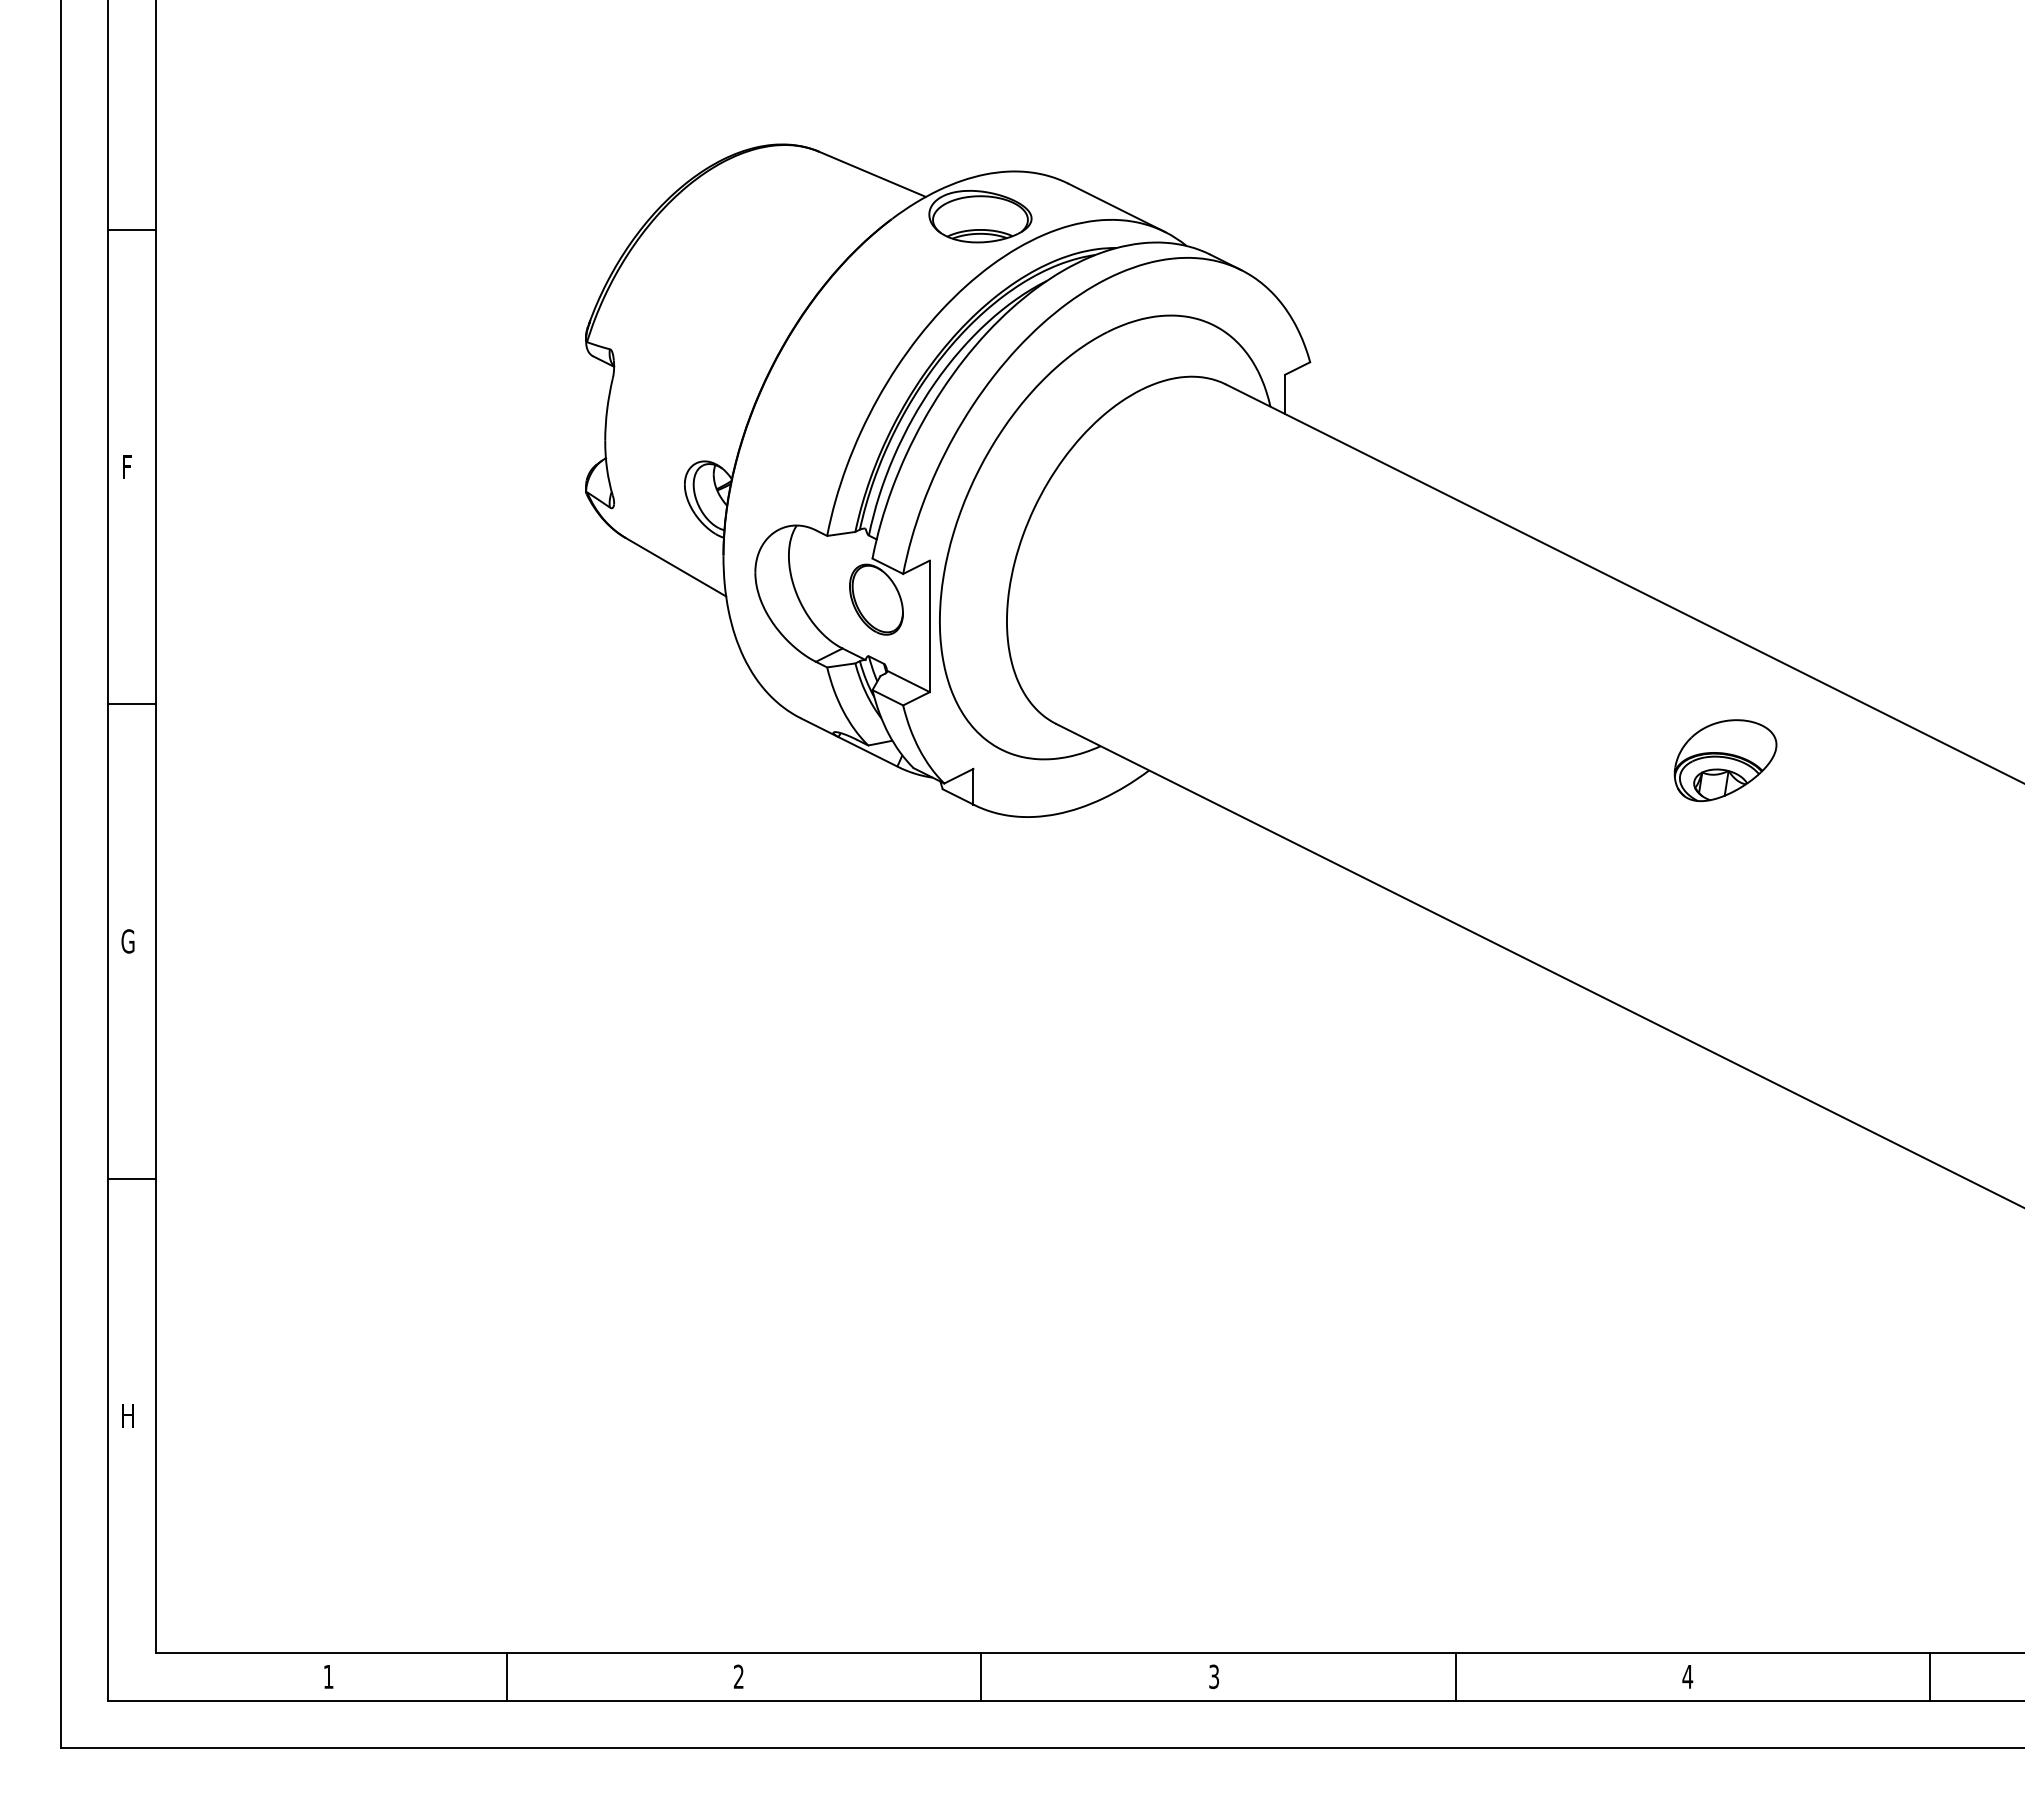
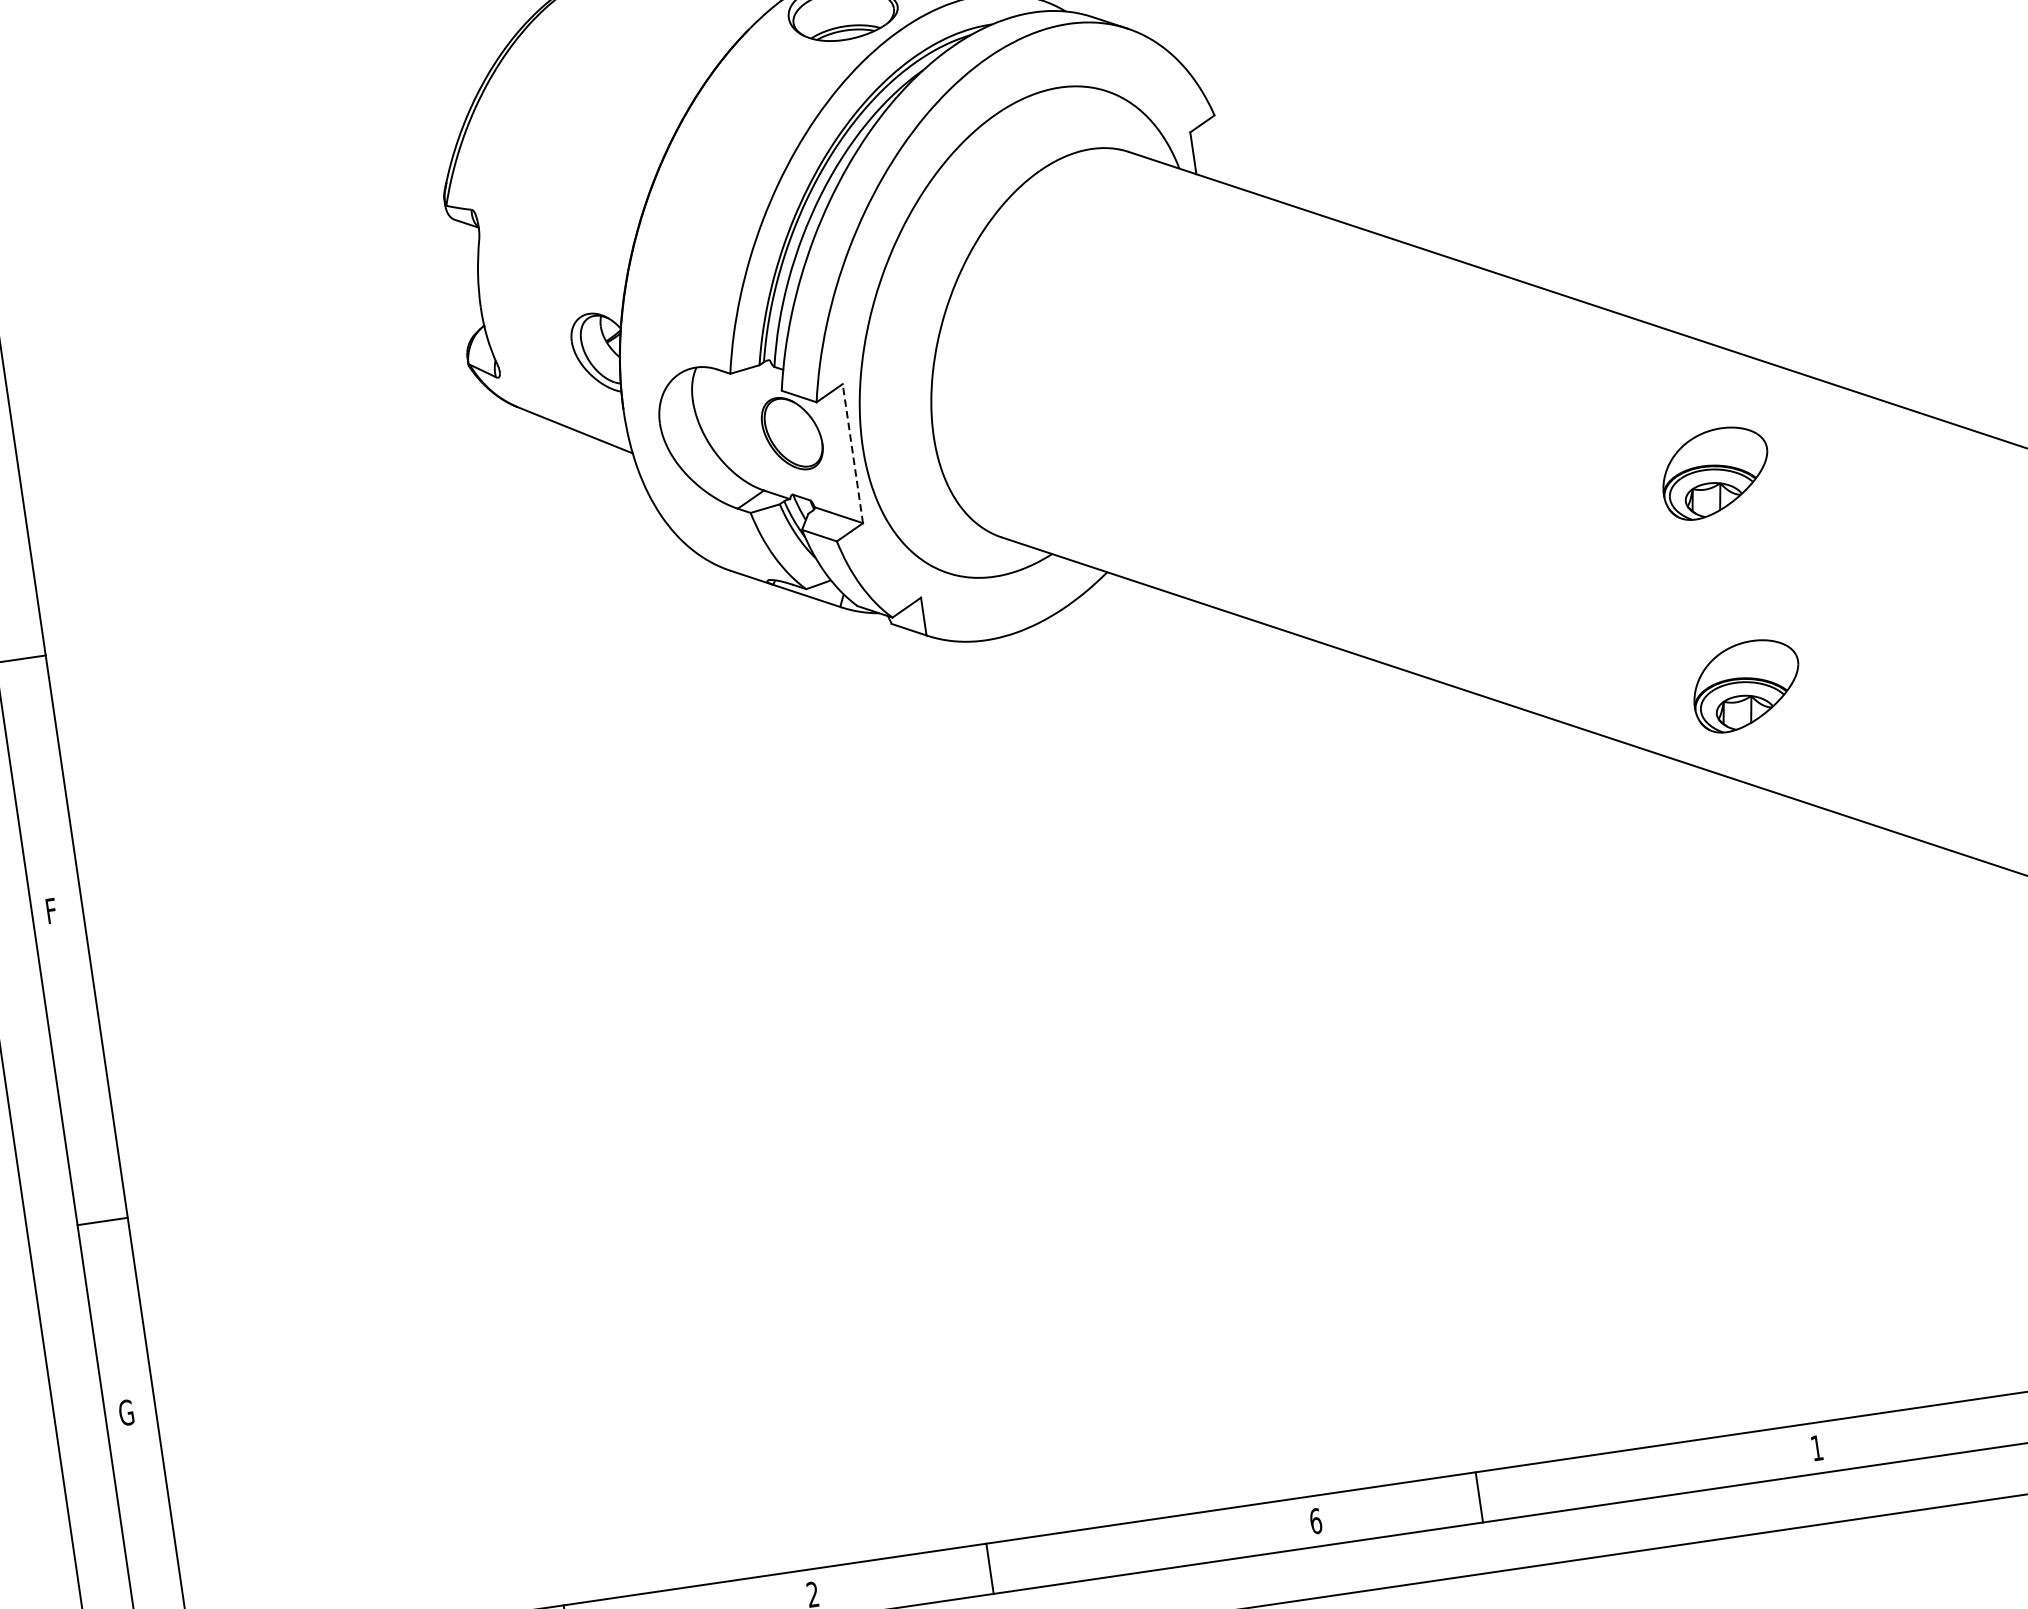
line: (929, 626) -> (852, 453), solid -> dashed
text: (127, 941) -> (52, 910), G -> F
part: (1725, 961) -> (1746, 685), added
line: (131, 1178) -> (102, 1221), moved
text: (127, 1415) -> (125, 1412), H -> G
line: (981, 1676) -> (990, 1568), moved
text: (1214, 1676) -> (1316, 1520), 3 -> 6
line: (1455, 1676) -> (1479, 1497), moved
text: (1687, 1676) -> (1816, 1447), 4 -> 1

